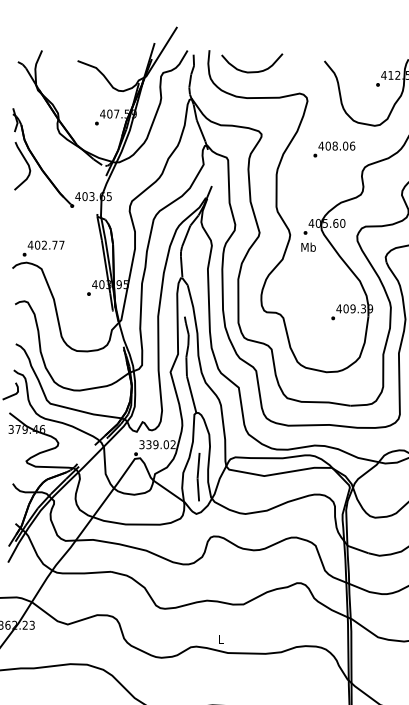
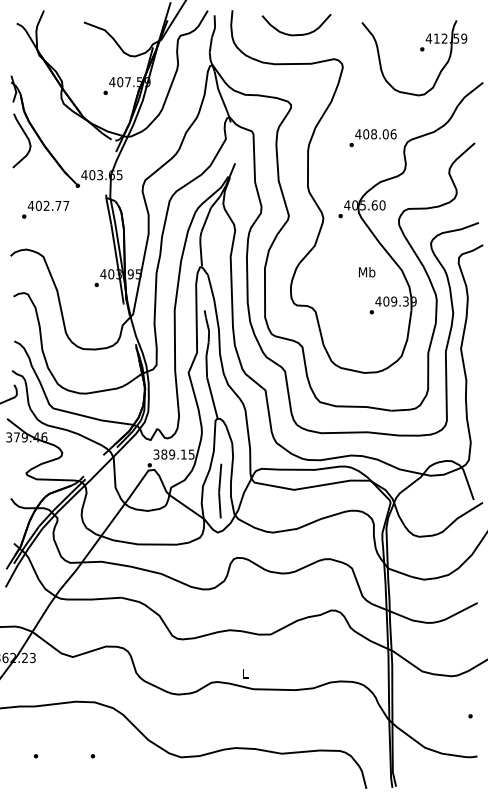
curve: (252, 71) -> (296, 34), moved
text: (333, 149) -> (372, 138), moved
text: (308, 247) -> (367, 272), moved
text: (43, 248) -> (45, 209), moved
text: (160, 444) -> (177, 454), 339.02 -> 389.15

